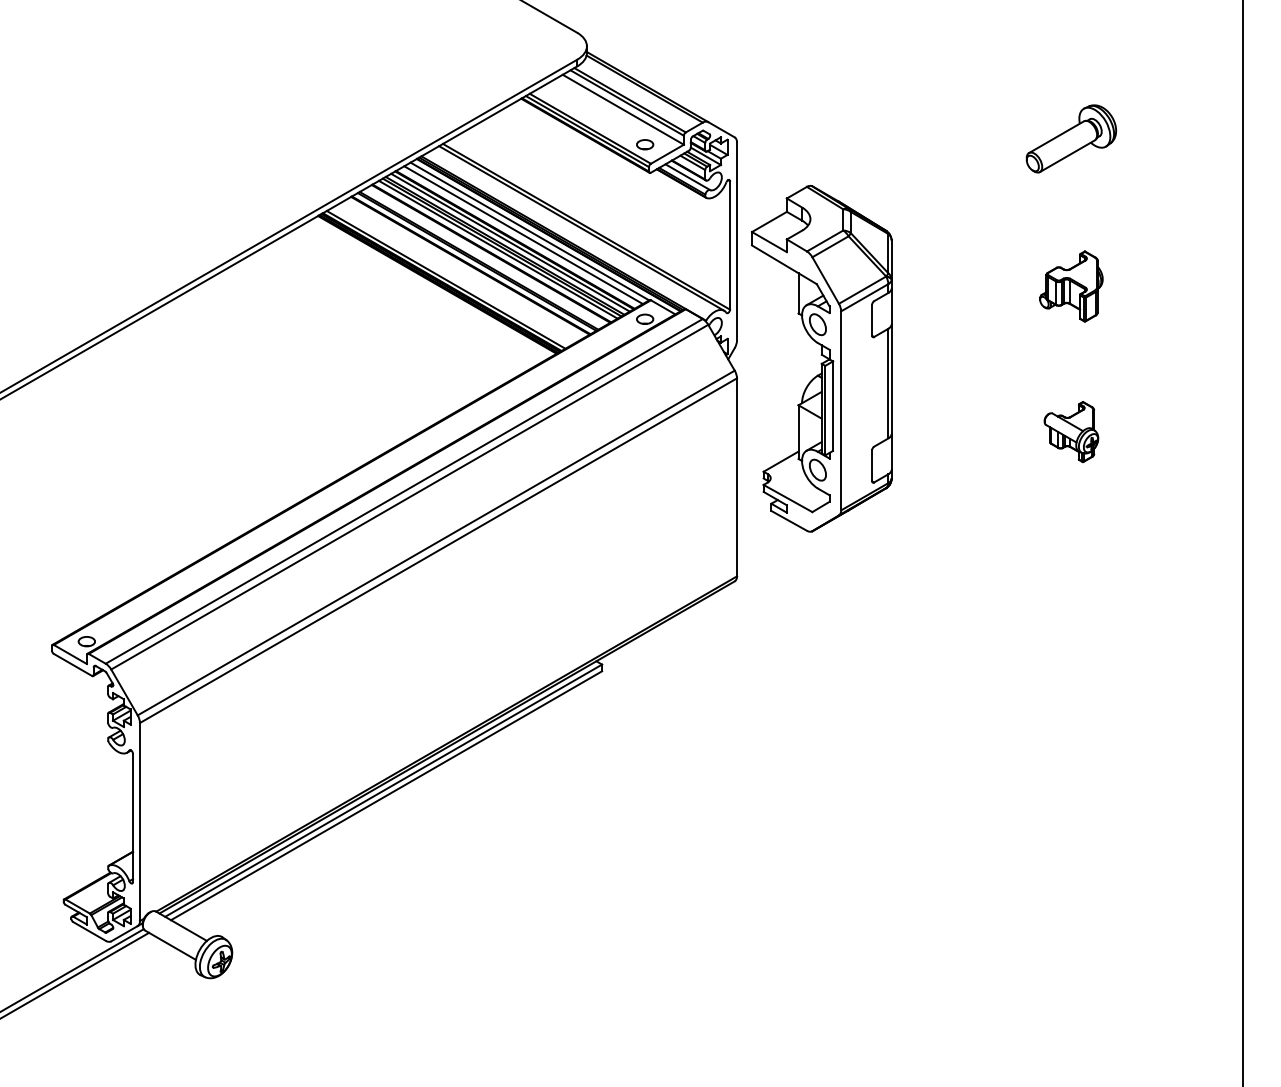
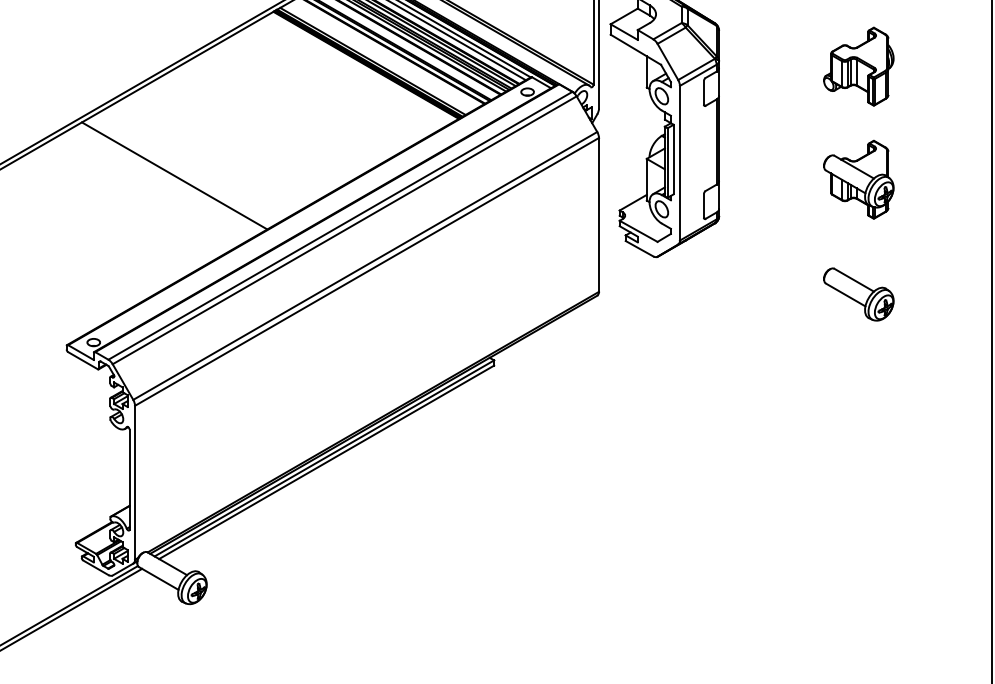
part: (1071, 286) -> (858, 66), size x1.43
line: (190, 427) -> (174, 176), added
part: (1071, 431) -> (858, 179), size x1.67
part: (1071, 579) -> (858, 294), added

